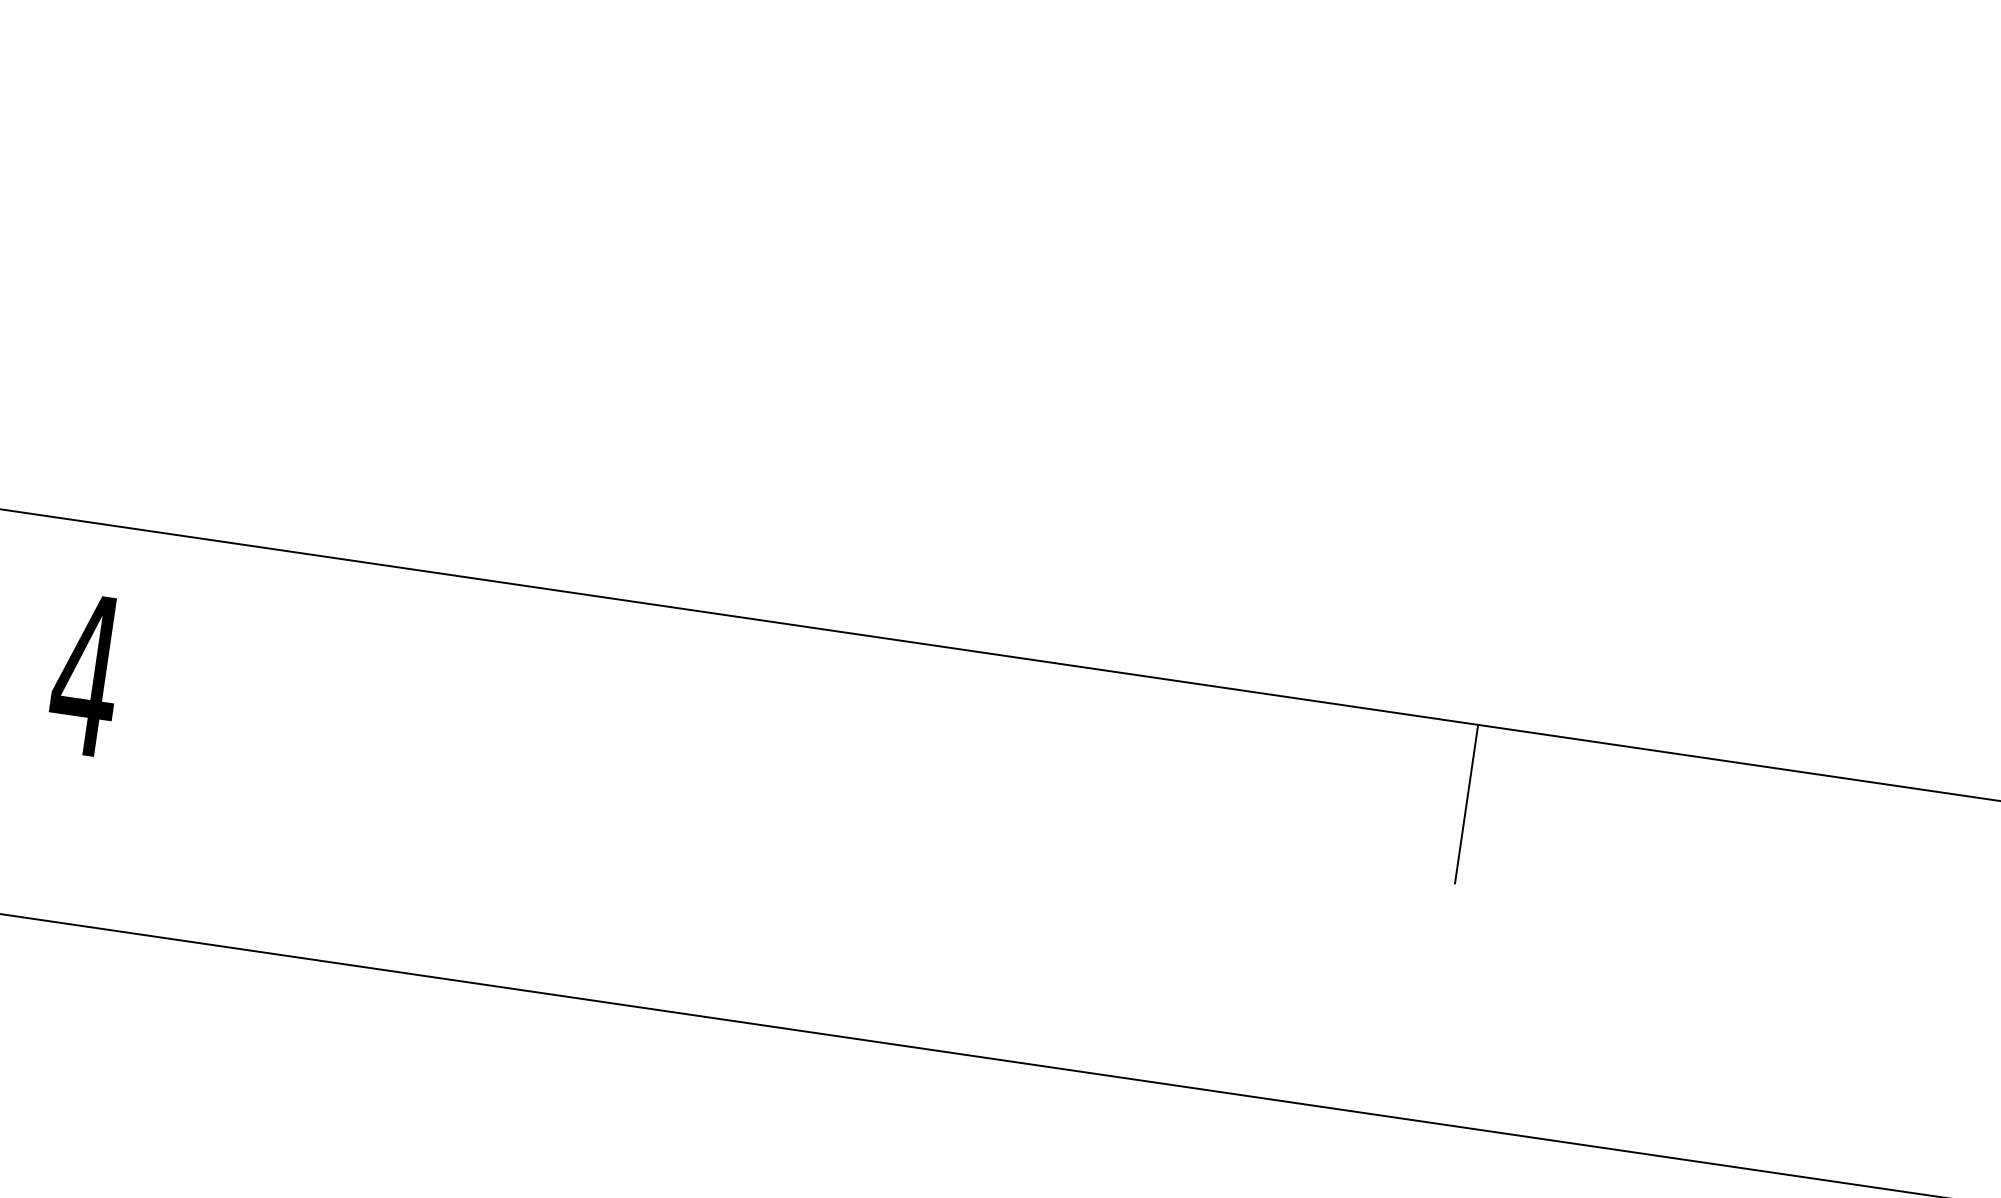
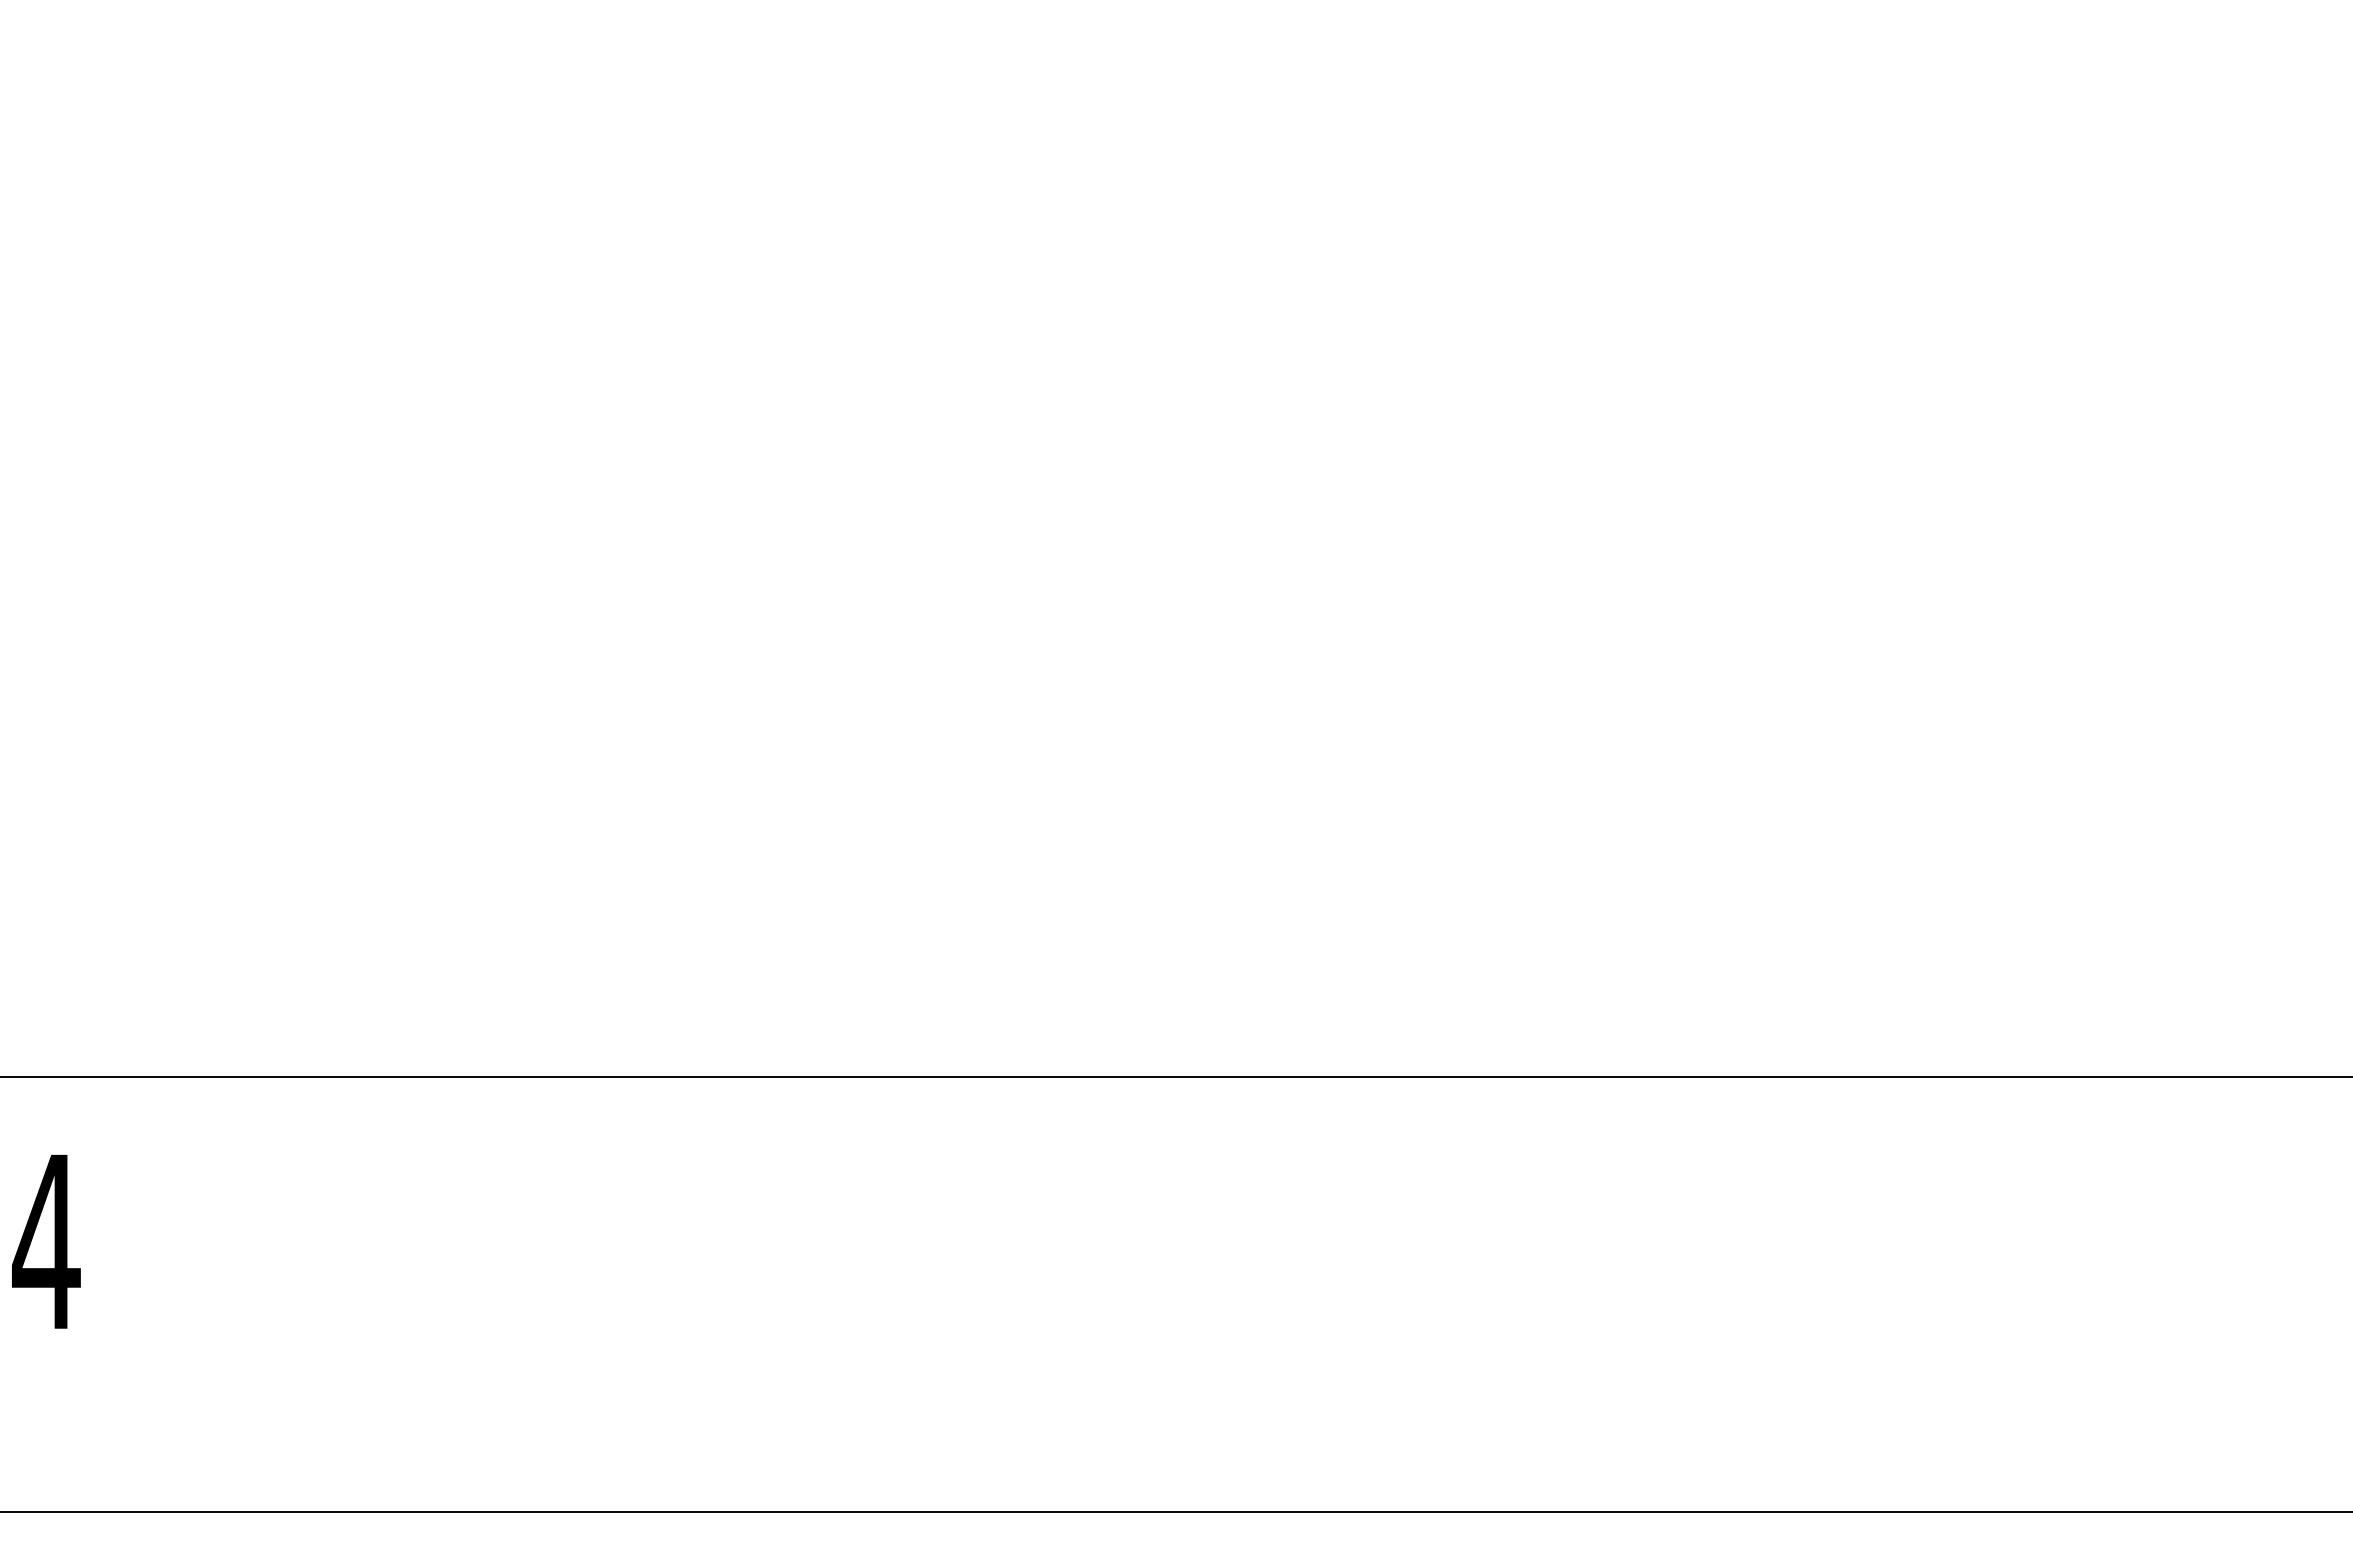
line: (1466, 804) -> (1548, 1164), removed

